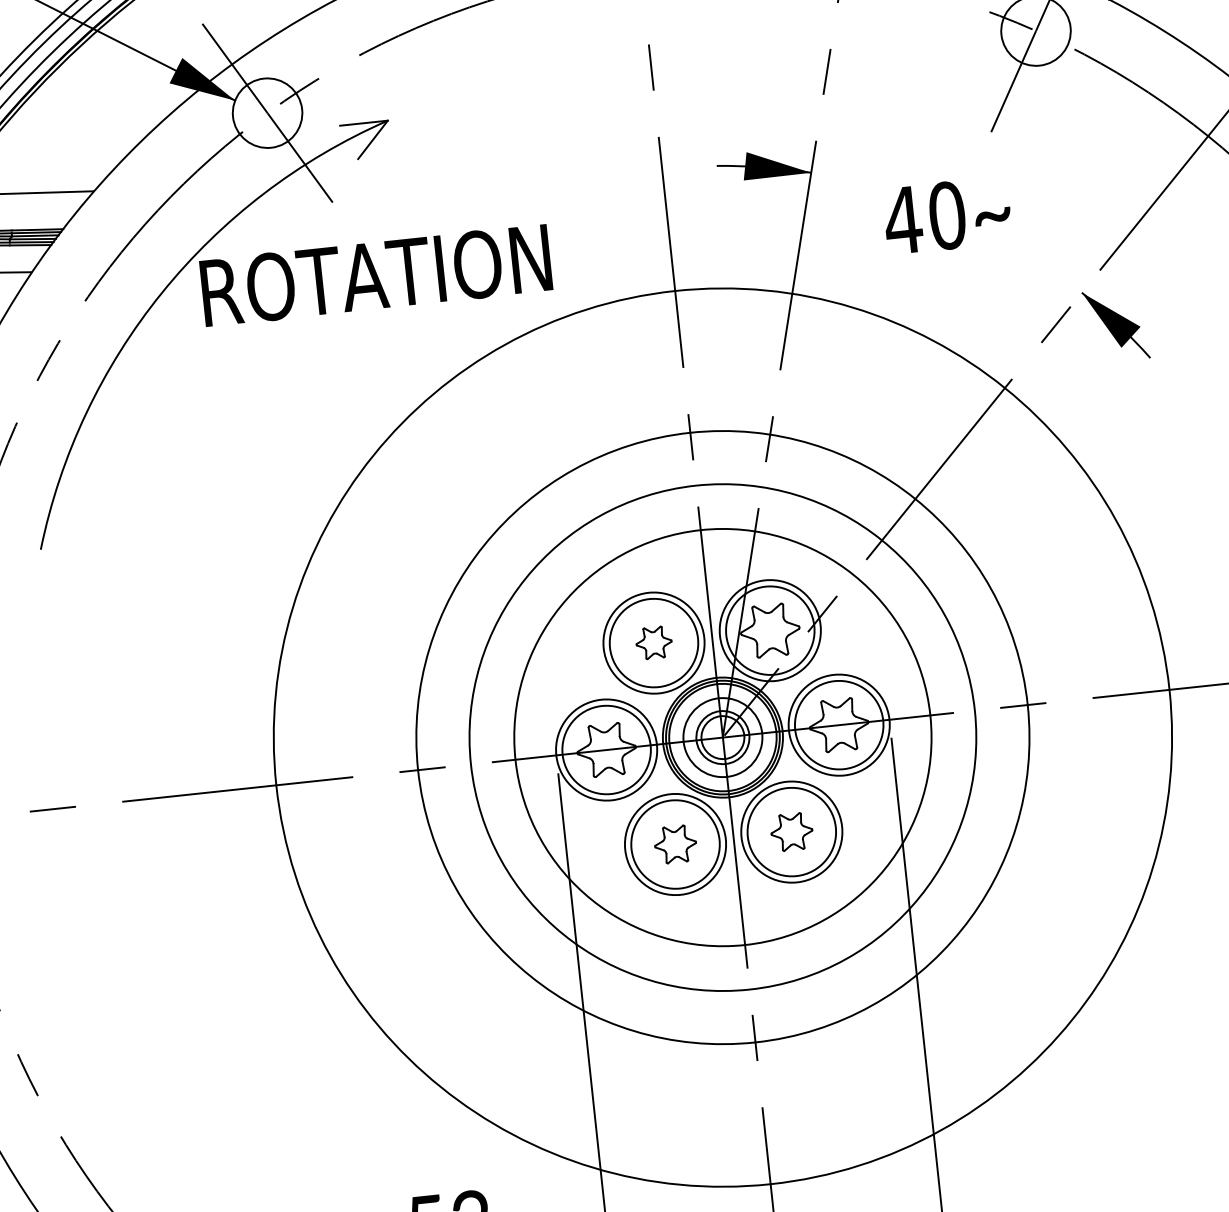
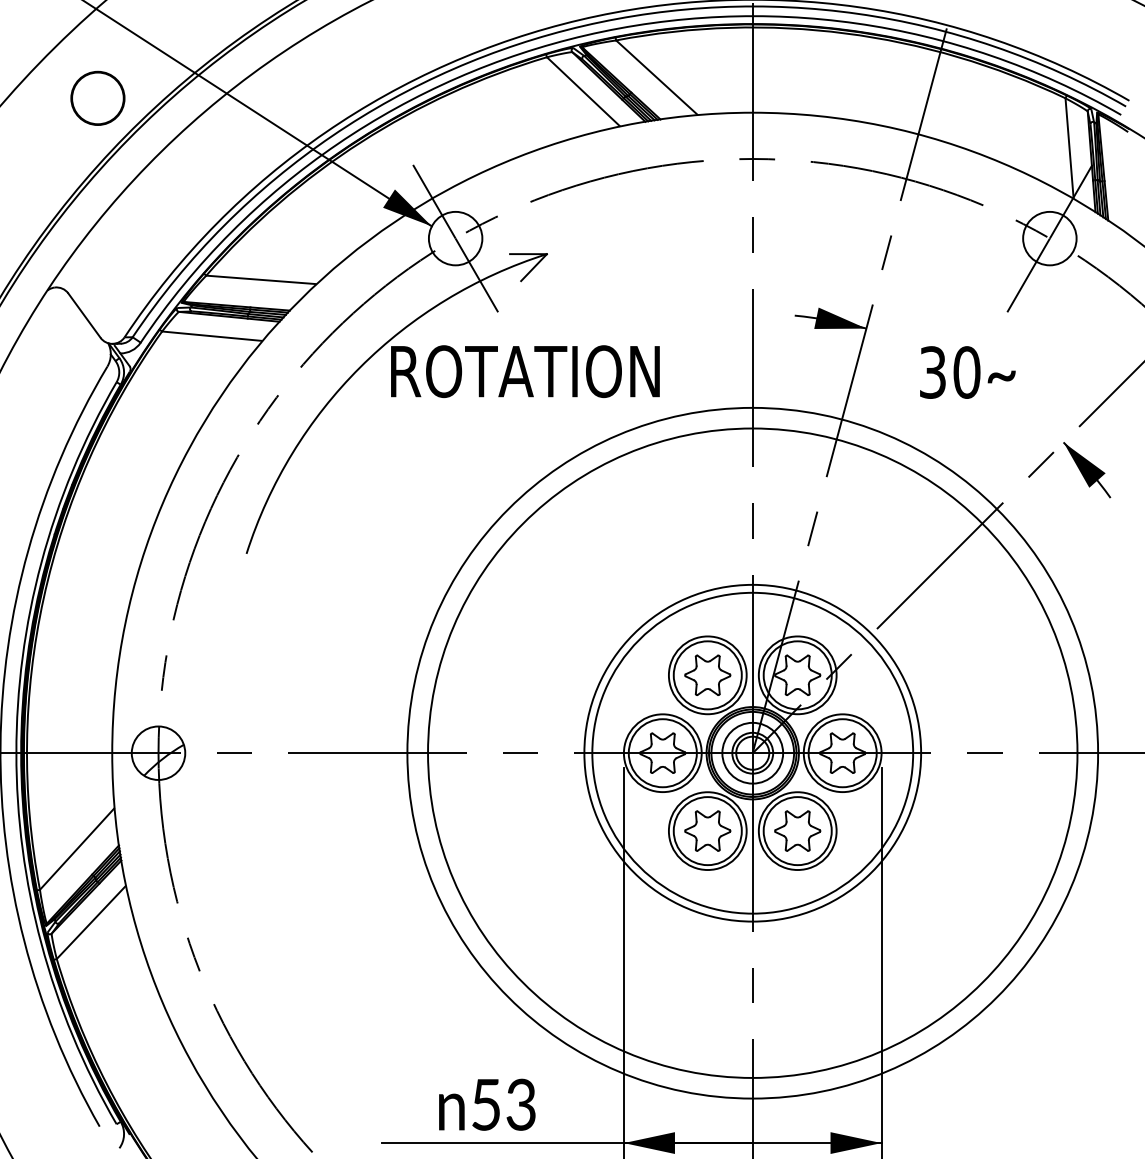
text: (902, 220) -> (932, 372), 40 -> 30
part: (653, 642) -> (707, 674), size x1.67
circle: (722, 736) -> (752, 752), size x0.71
circle: (722, 736) -> (752, 752), size x1.67
part: (791, 831) -> (797, 830), size x1.43
part: (675, 843) -> (707, 830), size x1.43

